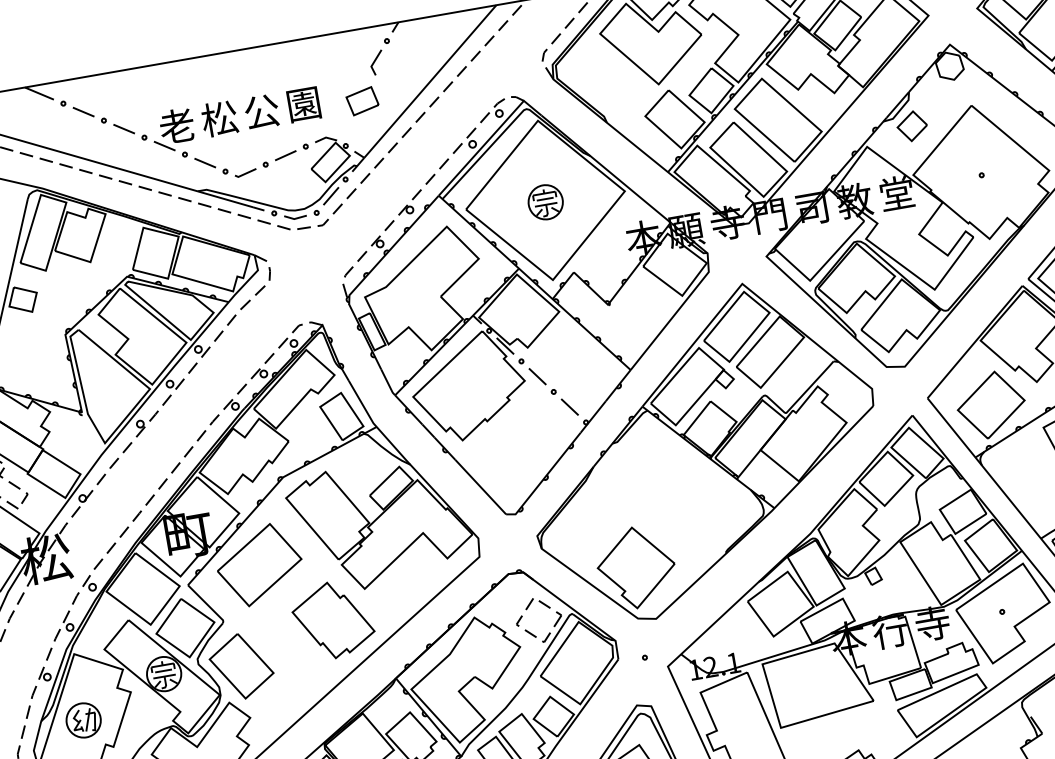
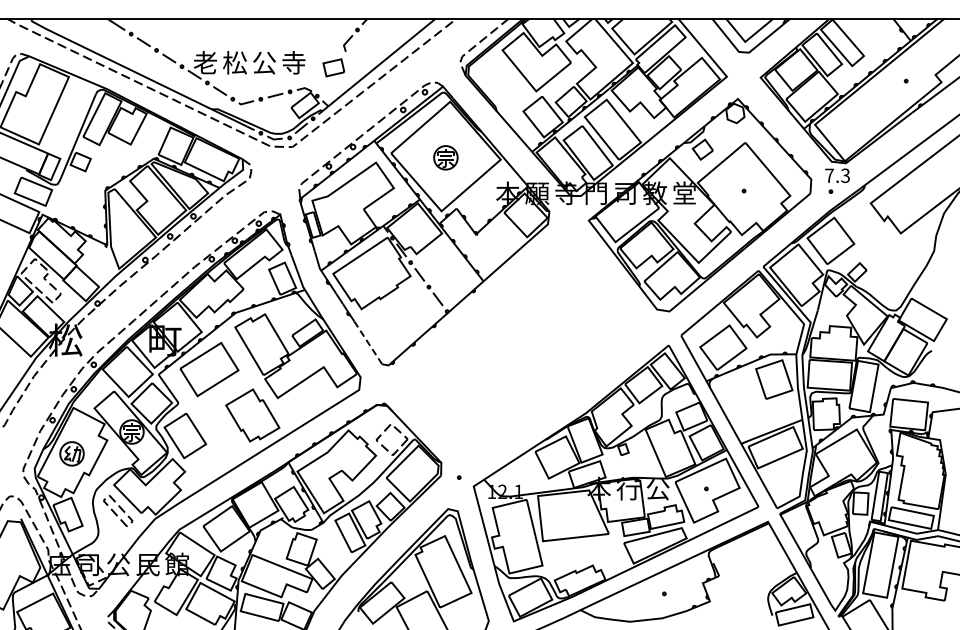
text: (303, 103) -> (293, 62), 園 -> 寺
part: (702, 450) -> (522, 344), removed
line: (480, 486) -> (368, 342), solid -> dashed
text: (931, 623) -> (657, 488), 寺 -> 公

